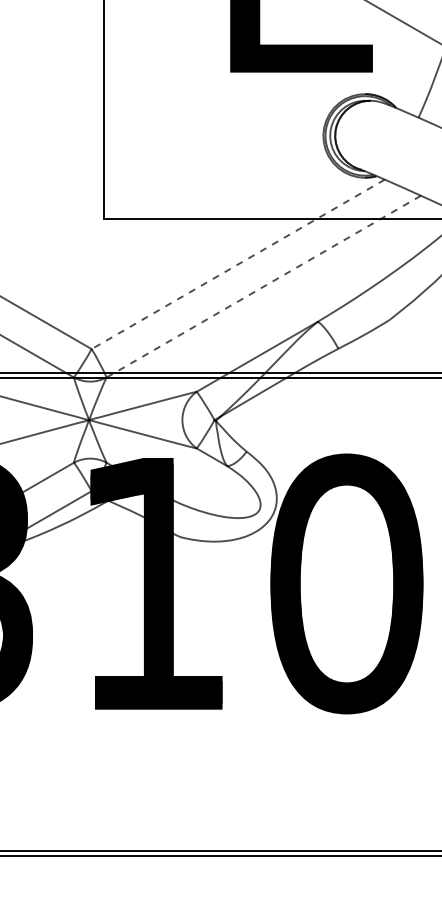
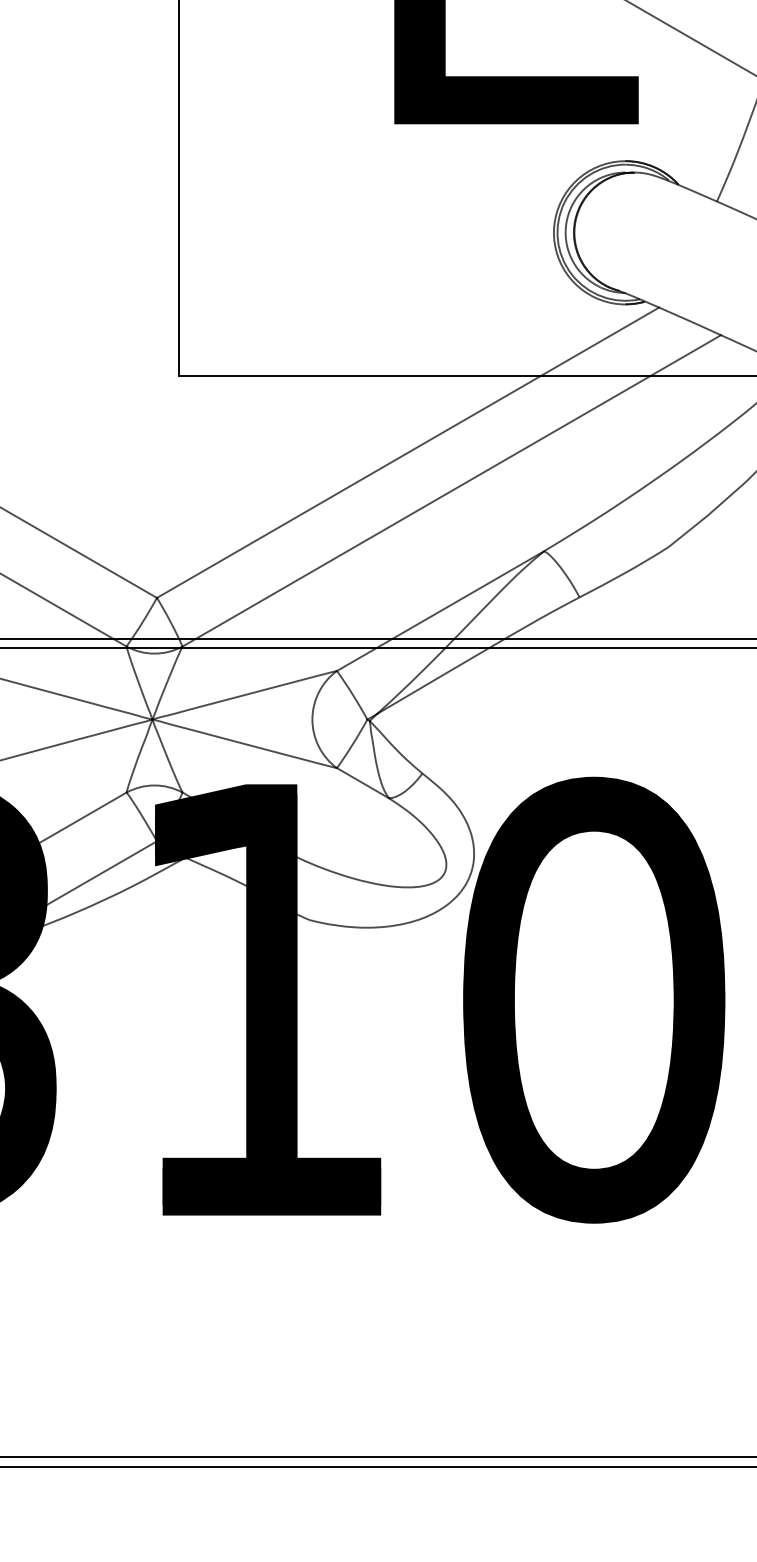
line: (237, 264) -> (406, 452), dashed -> solid
line: (263, 286) -> (451, 490), dashed -> solid

